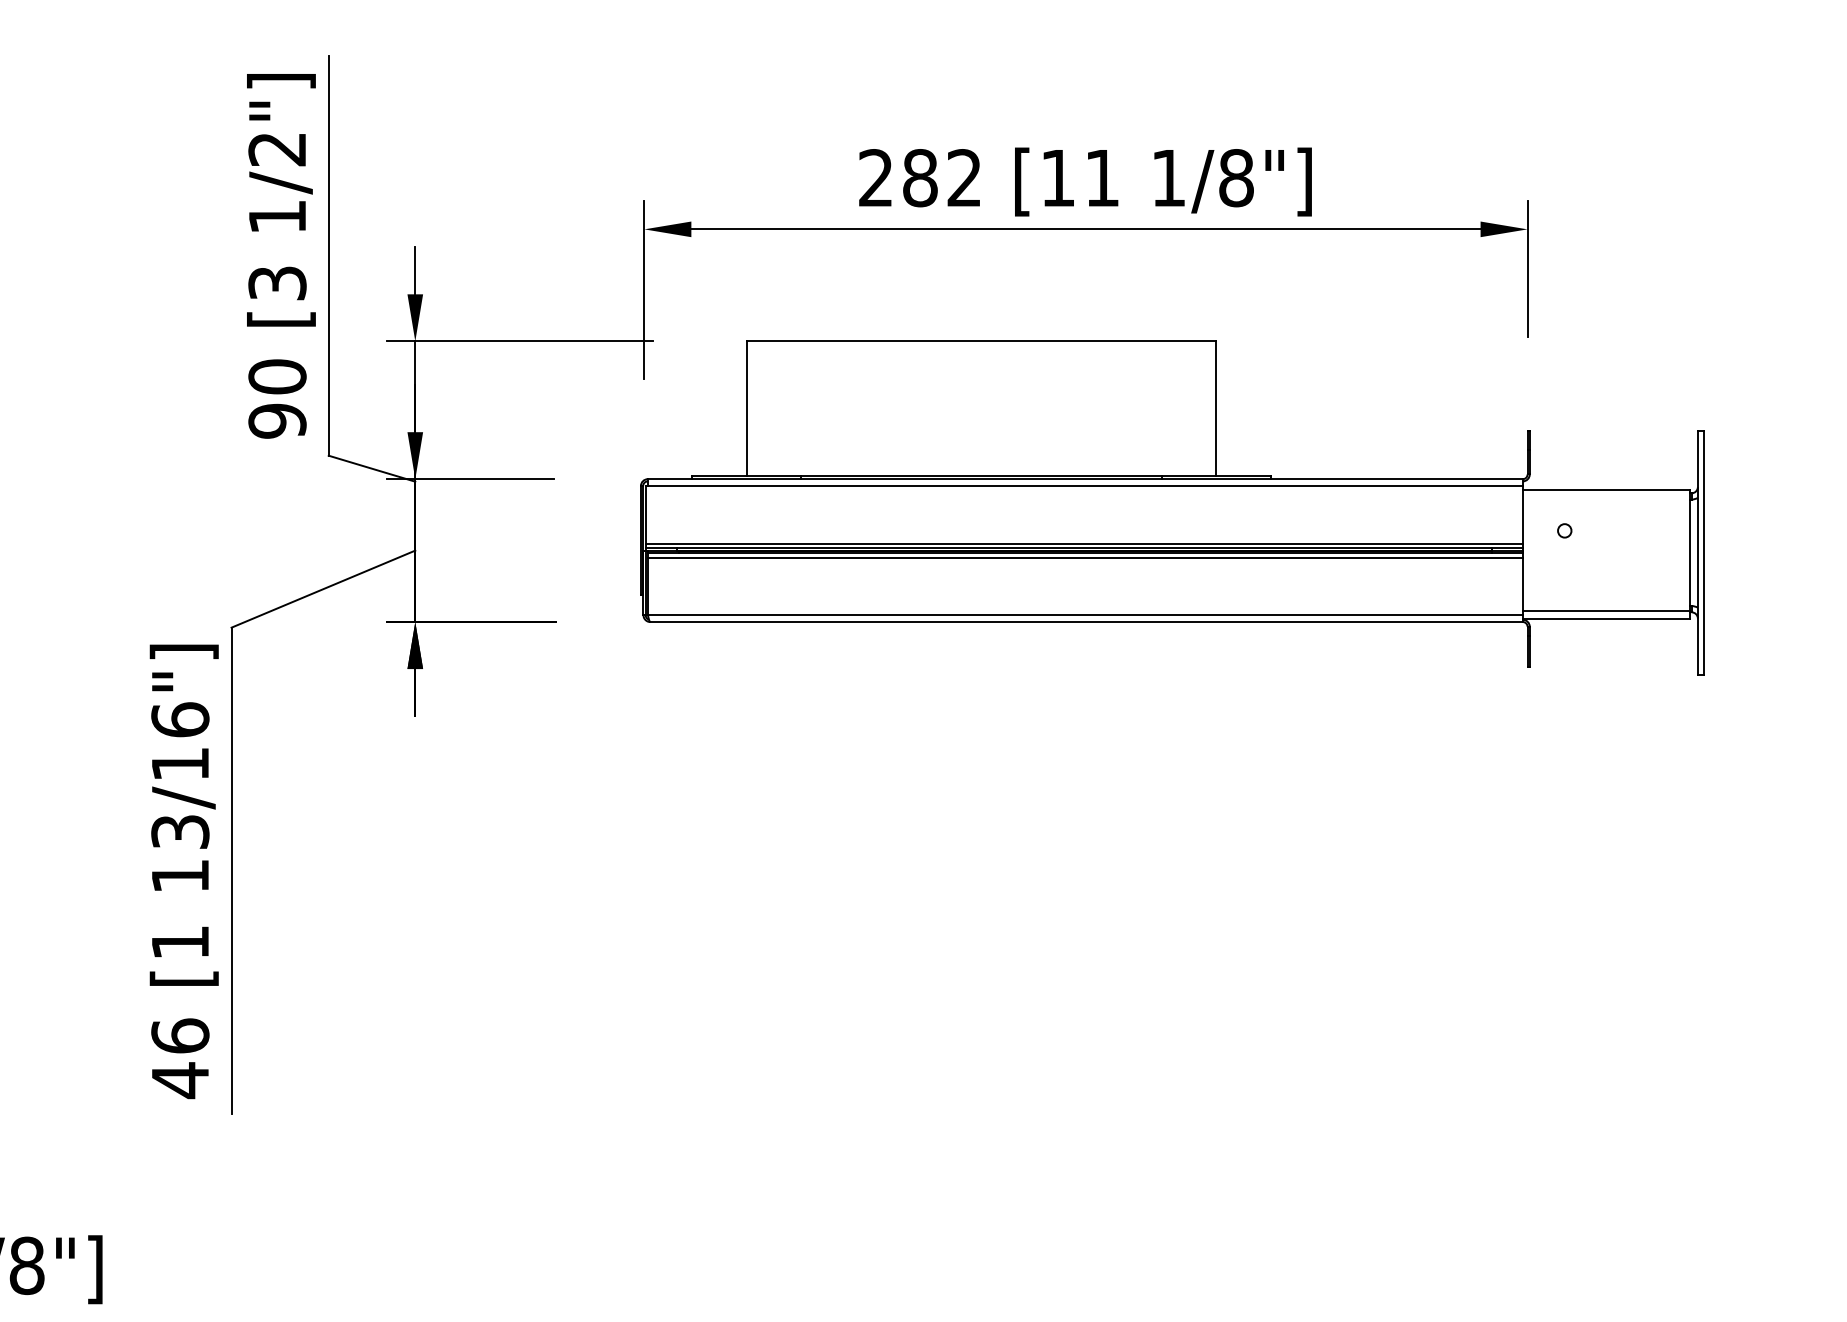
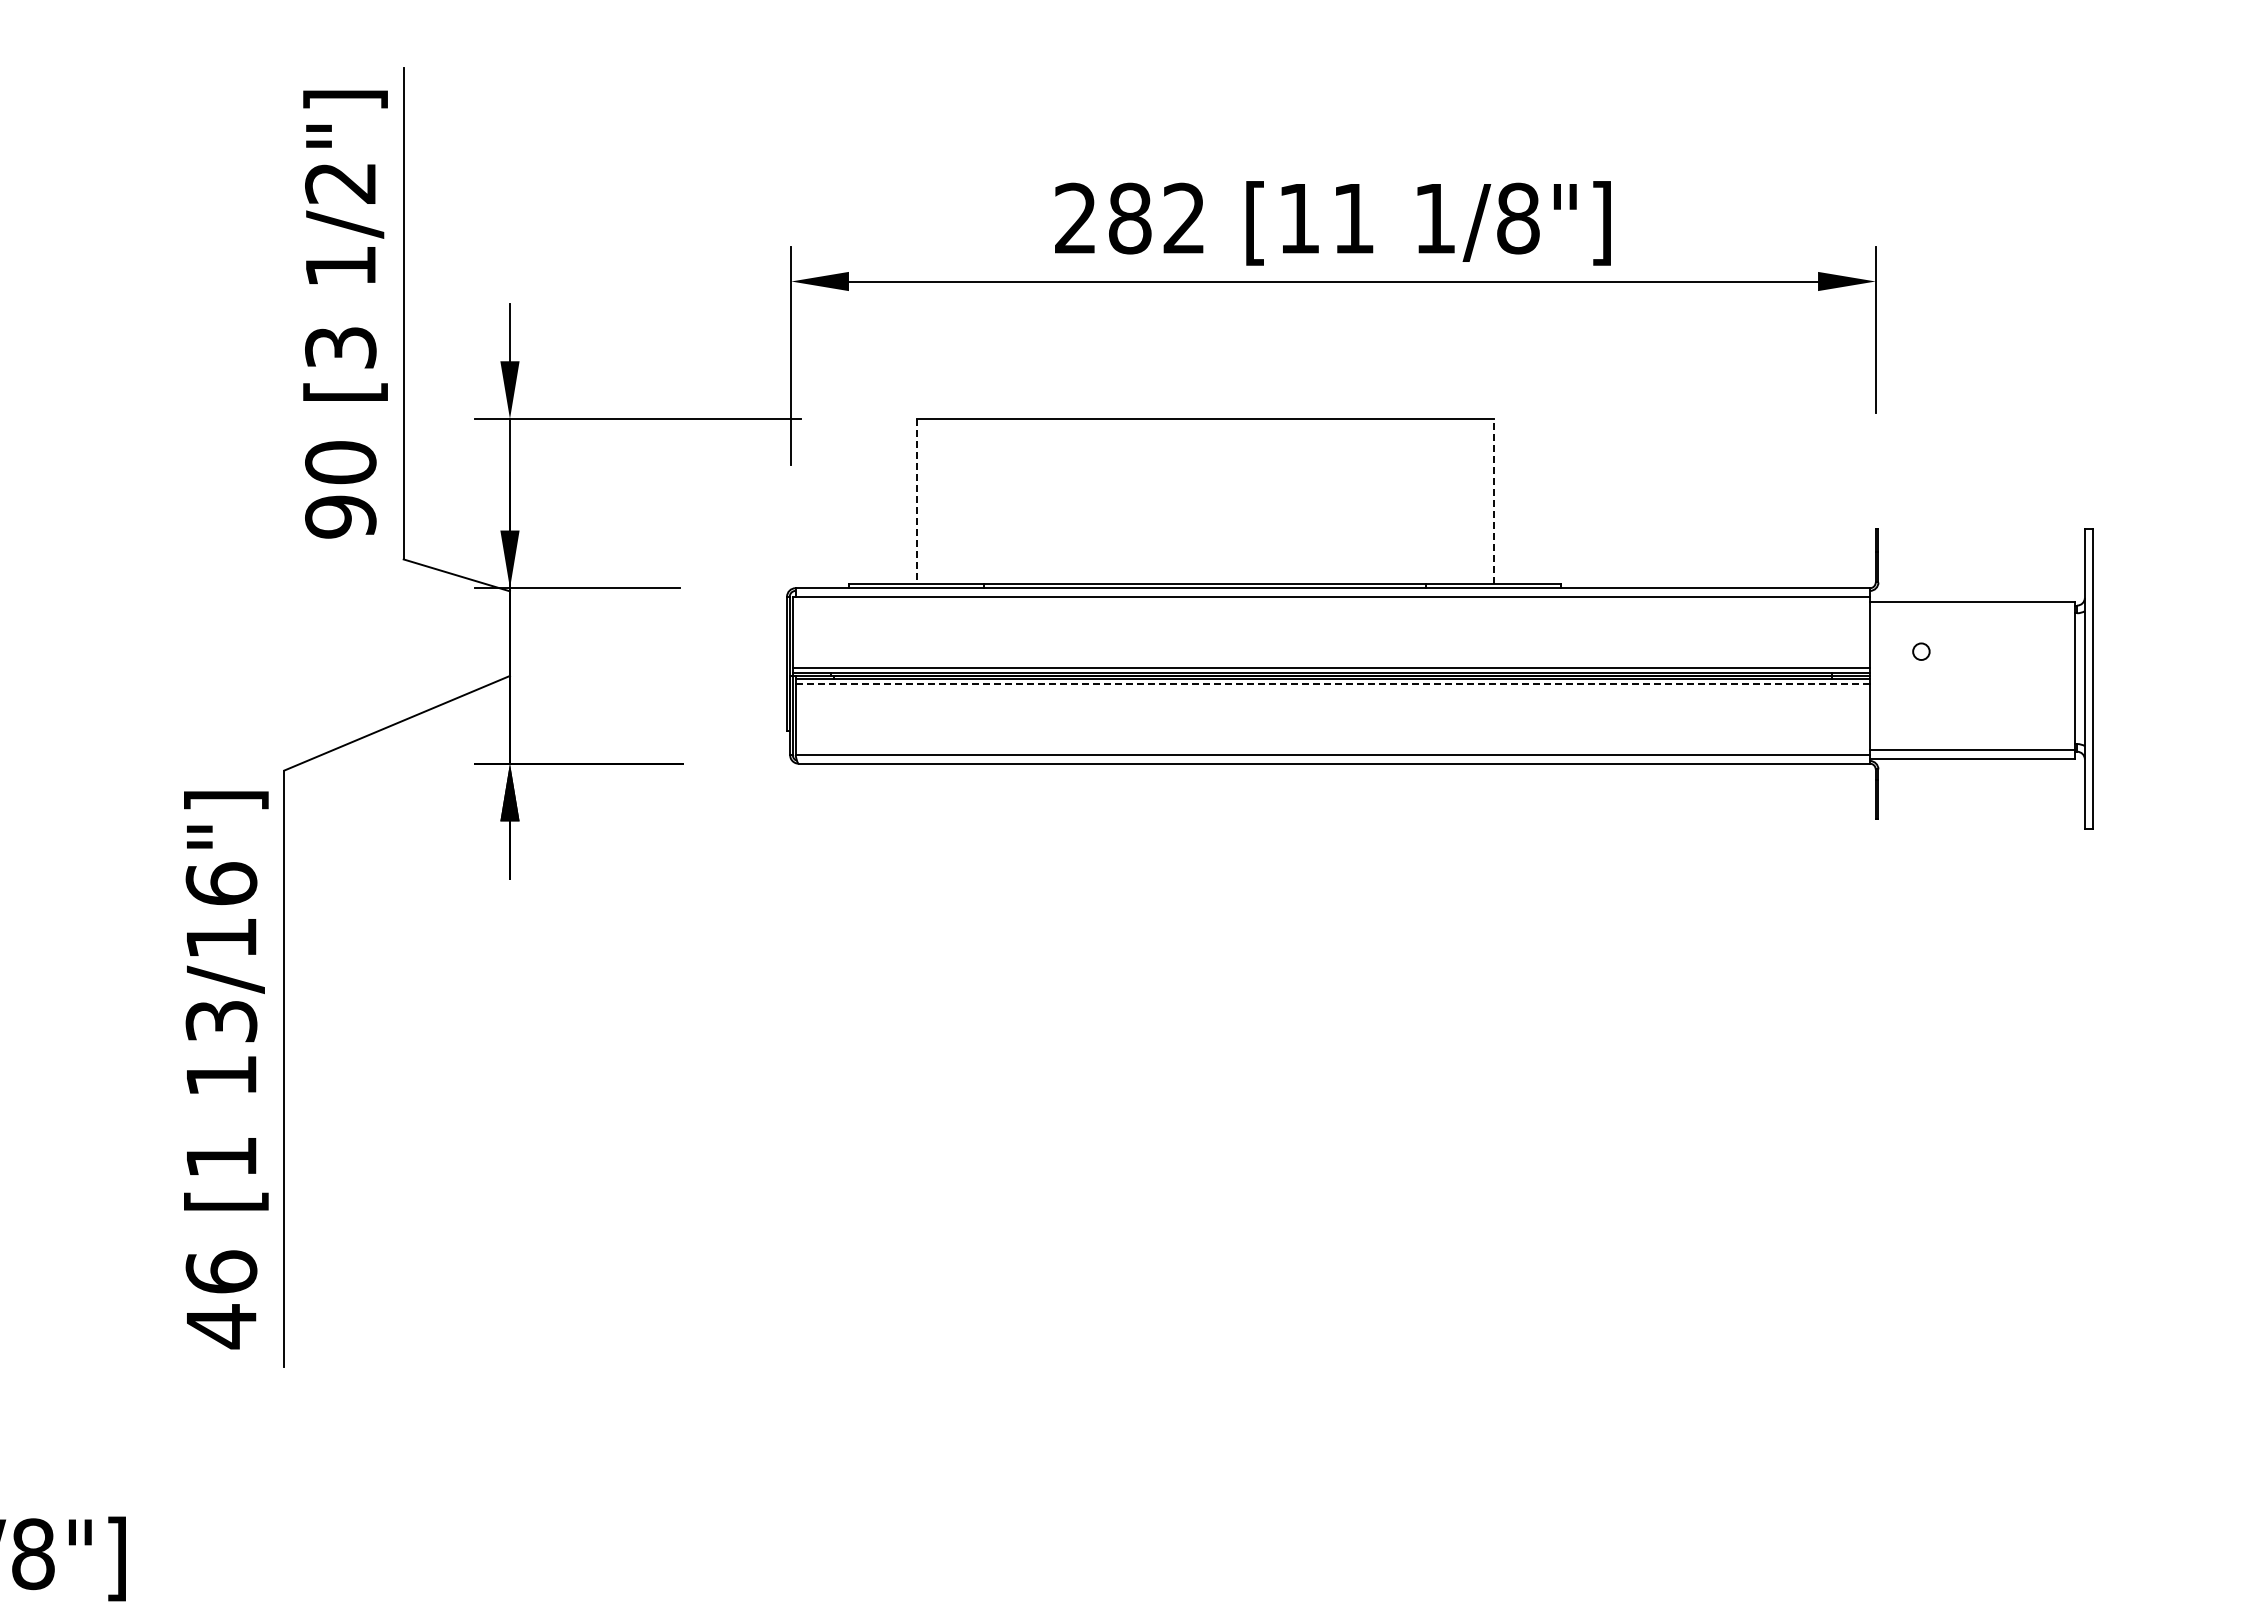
line: (746, 408) -> (916, 501), solid -> dashed
line: (1216, 408) -> (1493, 501), solid -> dashed
line: (1085, 557) -> (1333, 684), solid -> dashed

